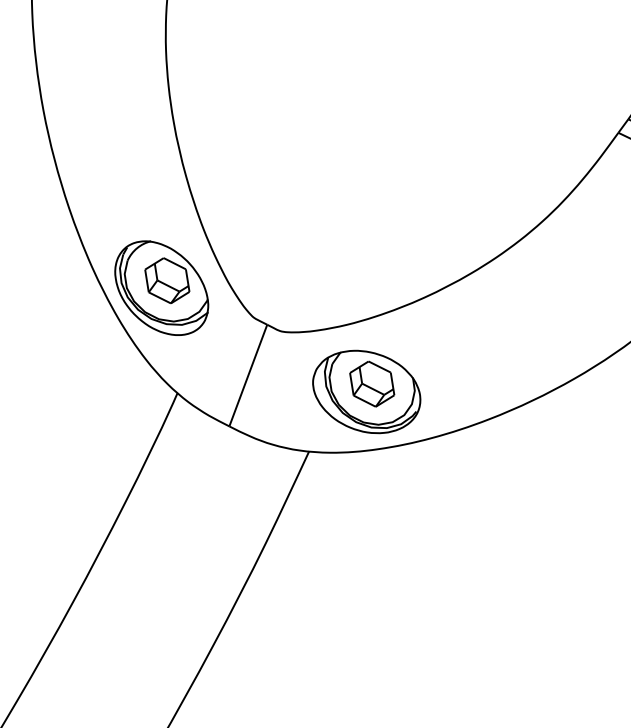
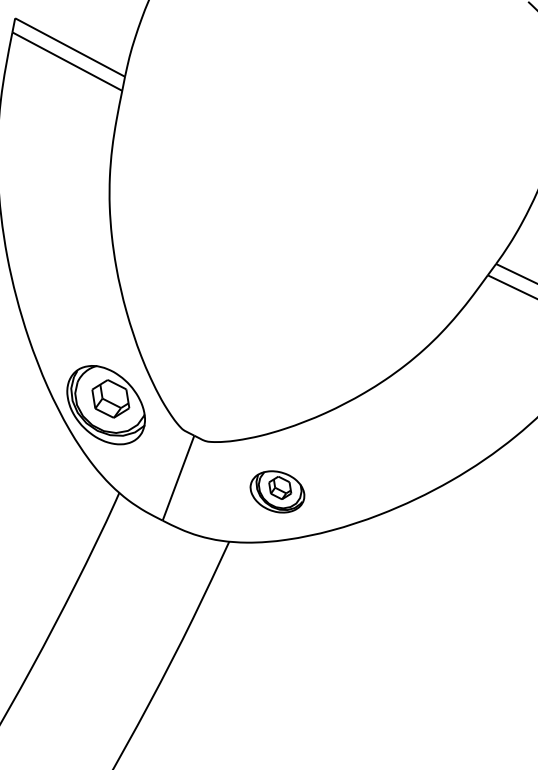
part: (366, 391) -> (277, 491), size x0.6

